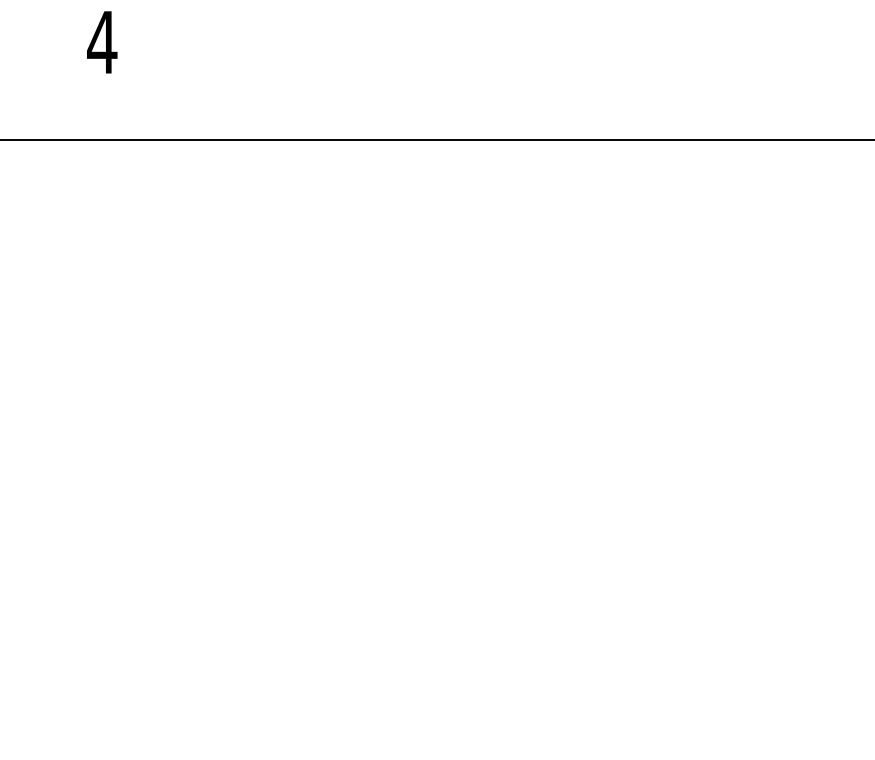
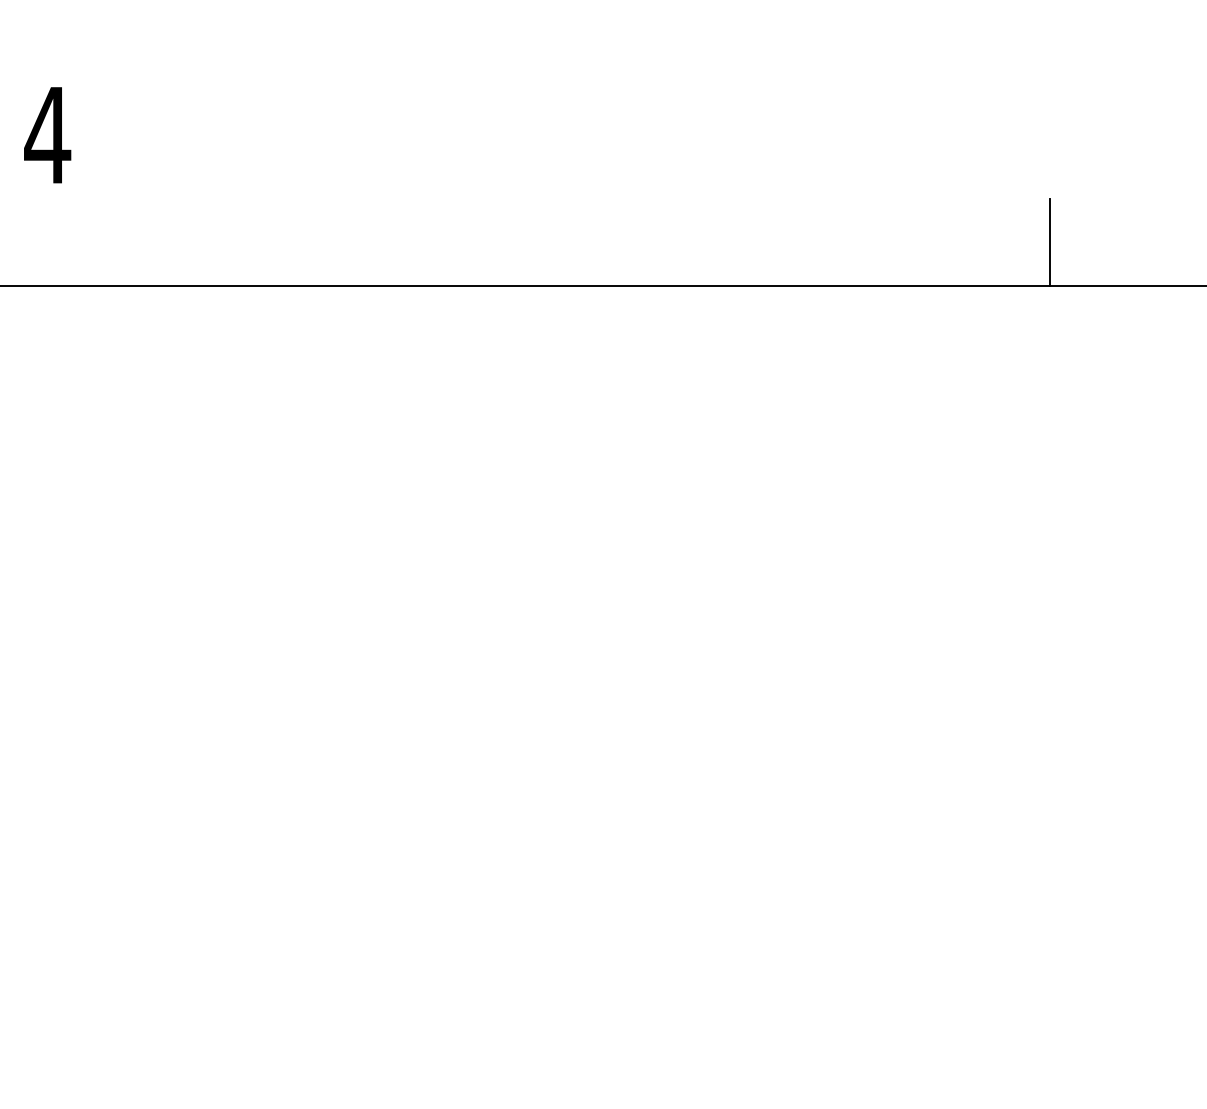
line: (750, 111) -> (1049, 242), added

